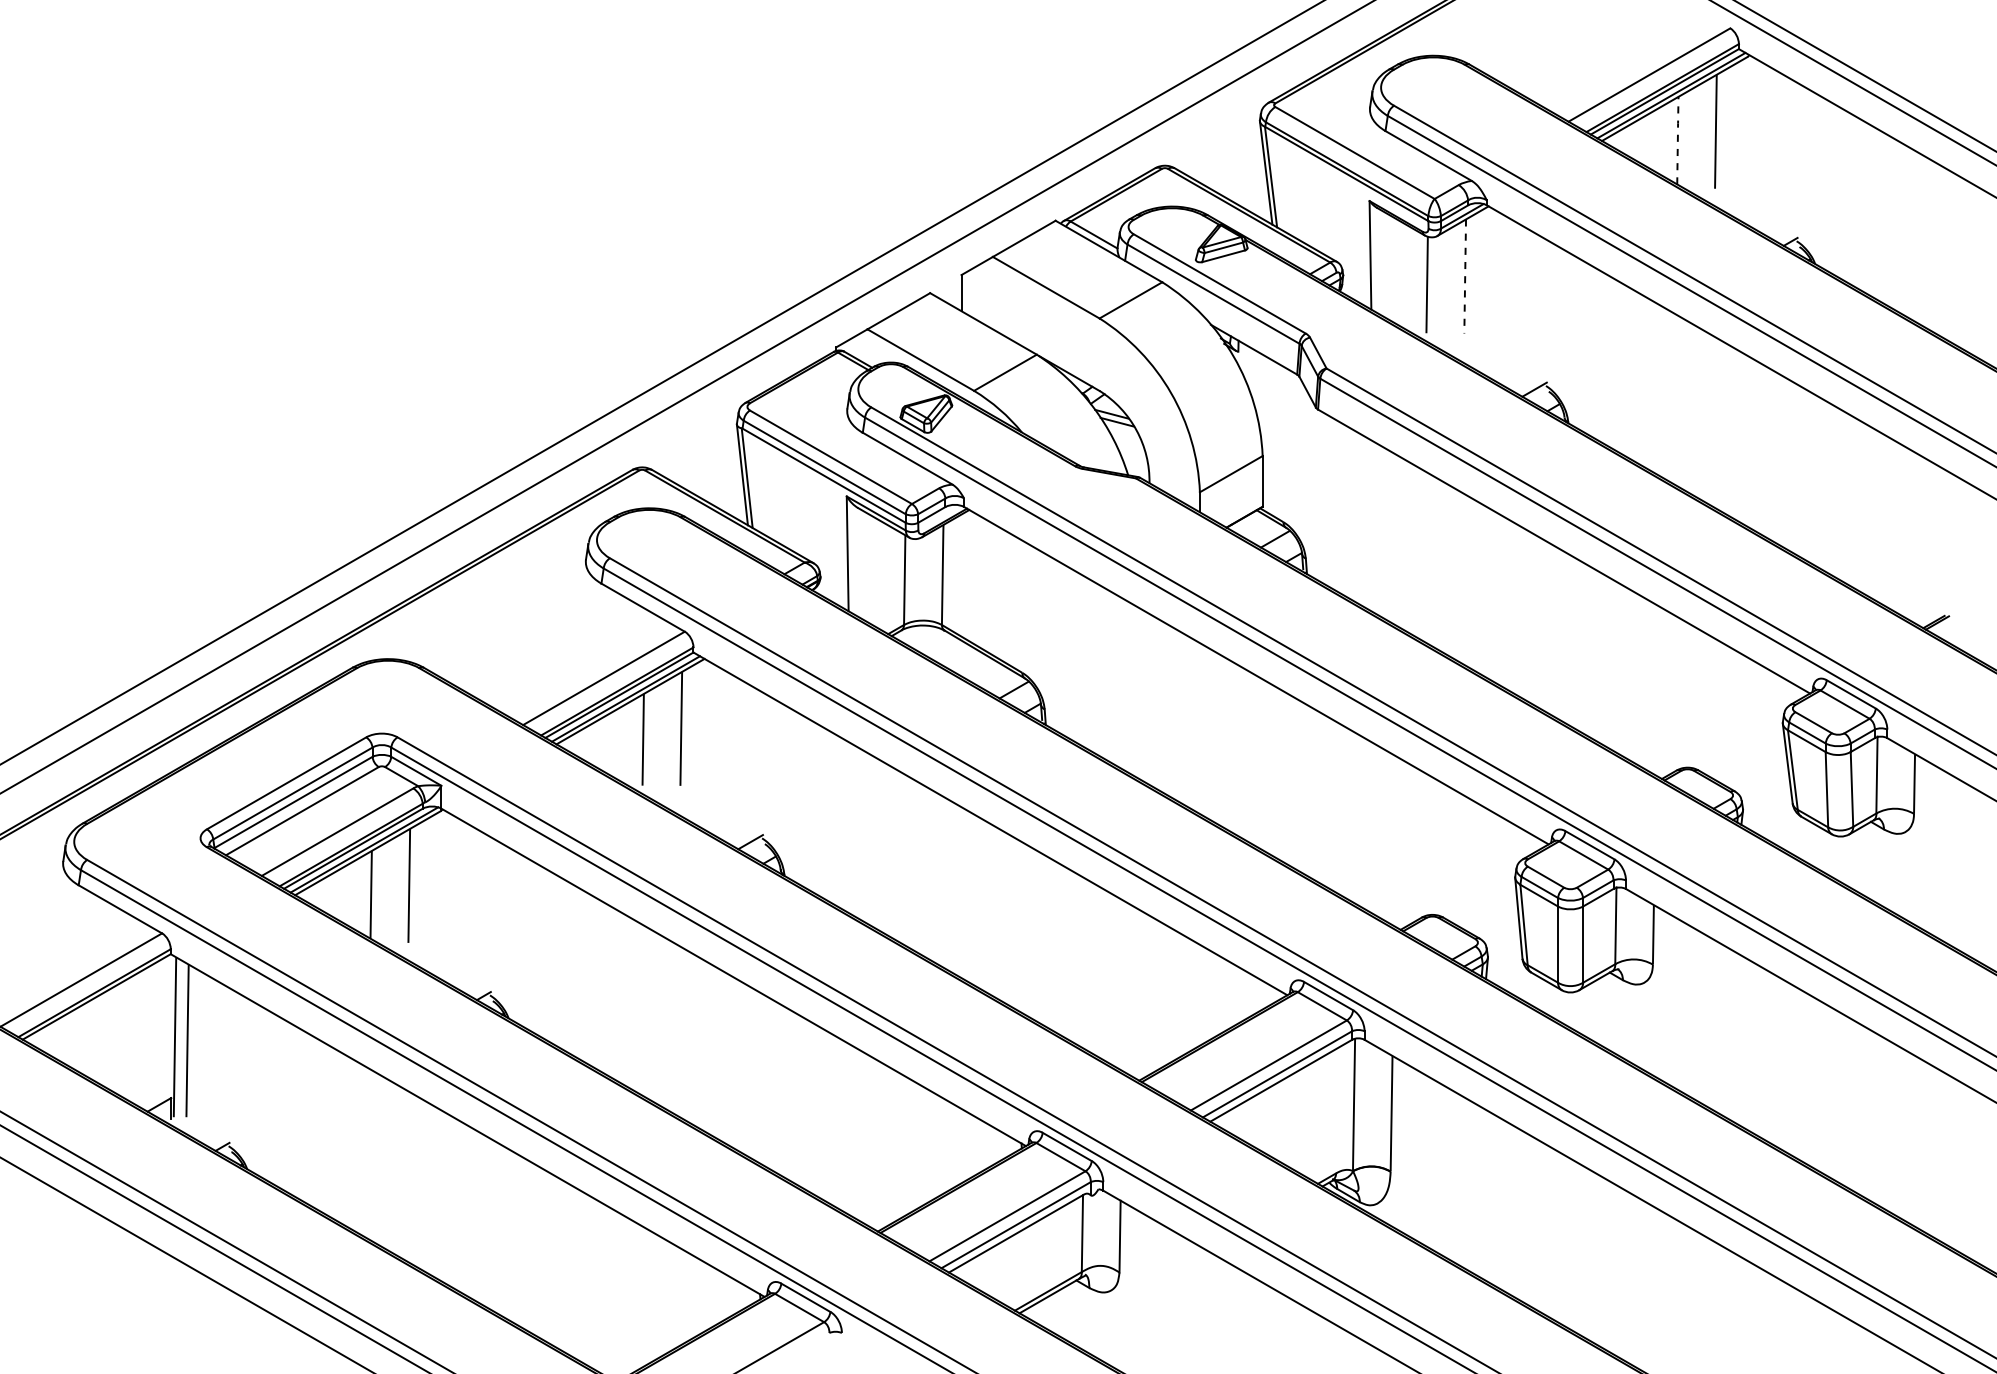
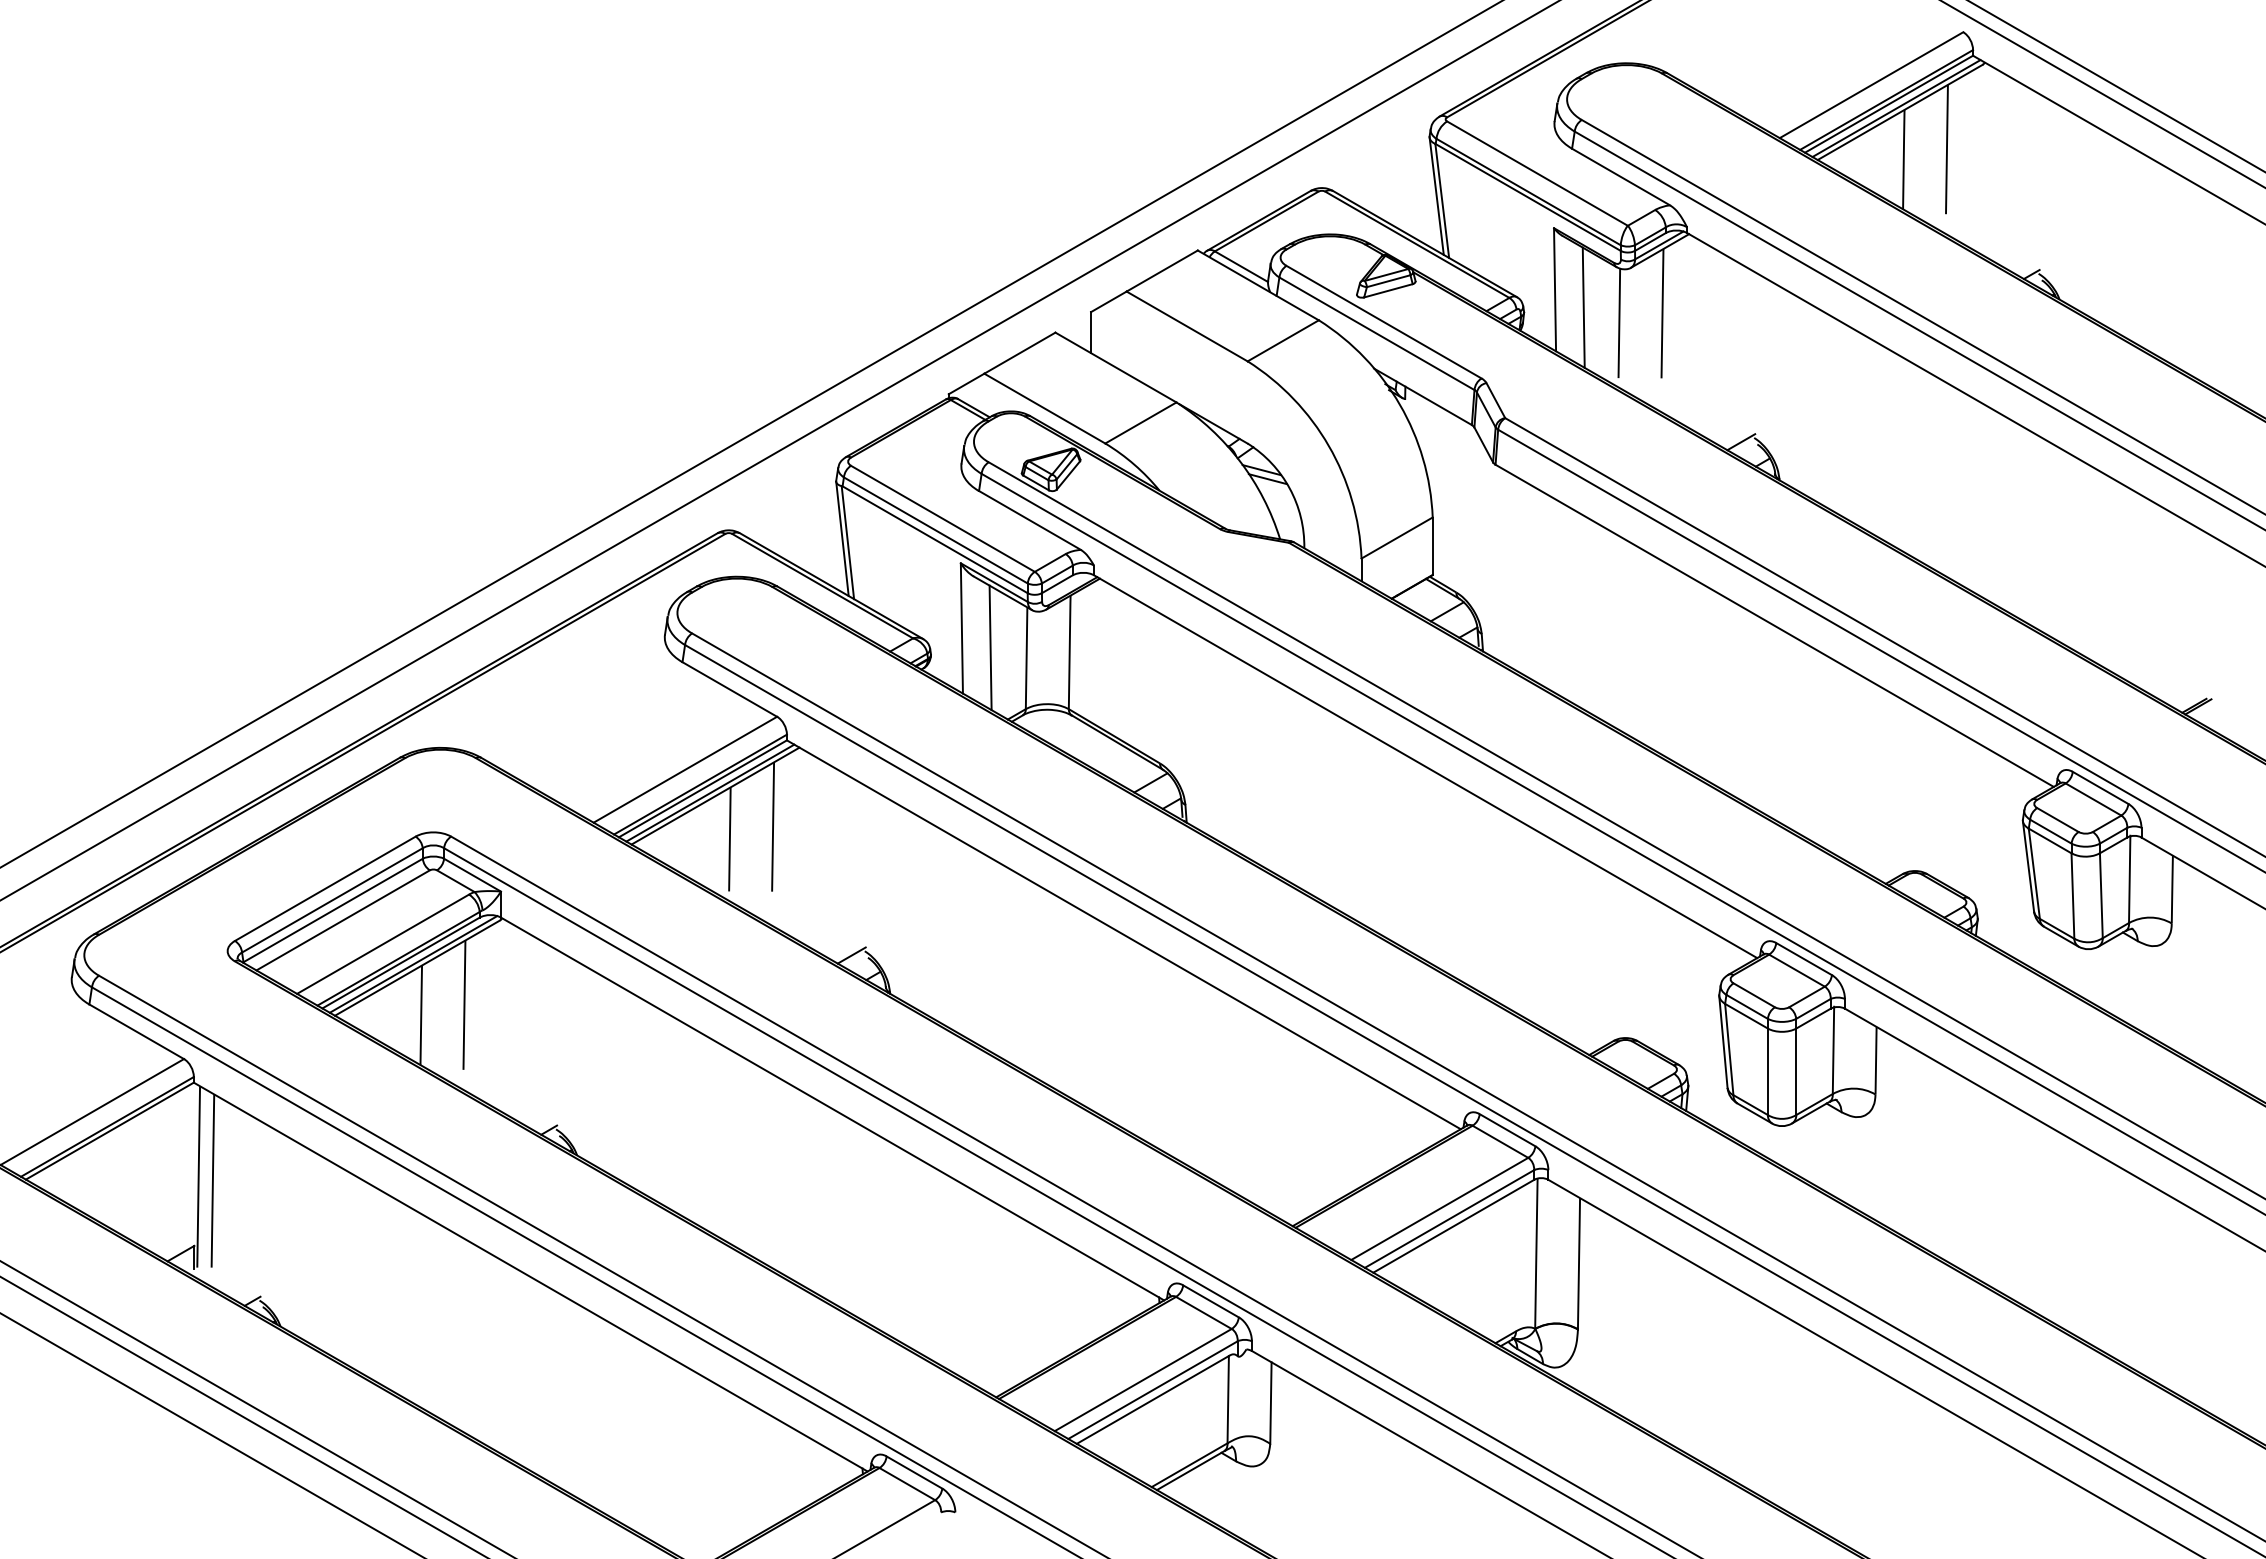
line: (1677, 139) -> (1903, 158), dashed -> solid
line: (1395, 271) -> (1583, 308), added
line: (1465, 275) -> (1662, 312), dashed -> solid
line: (872, 570) -> (990, 647), added

